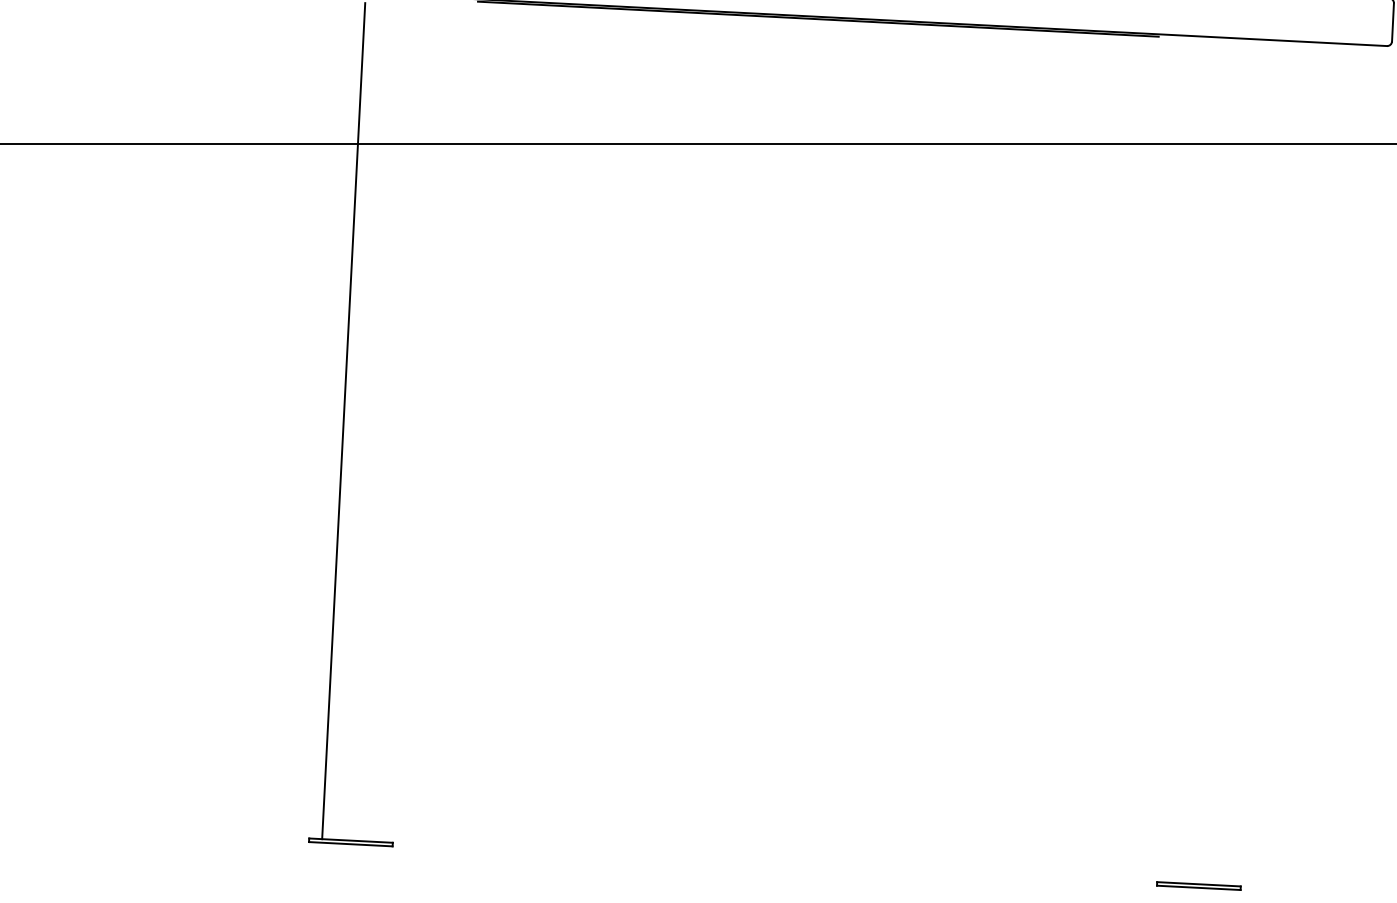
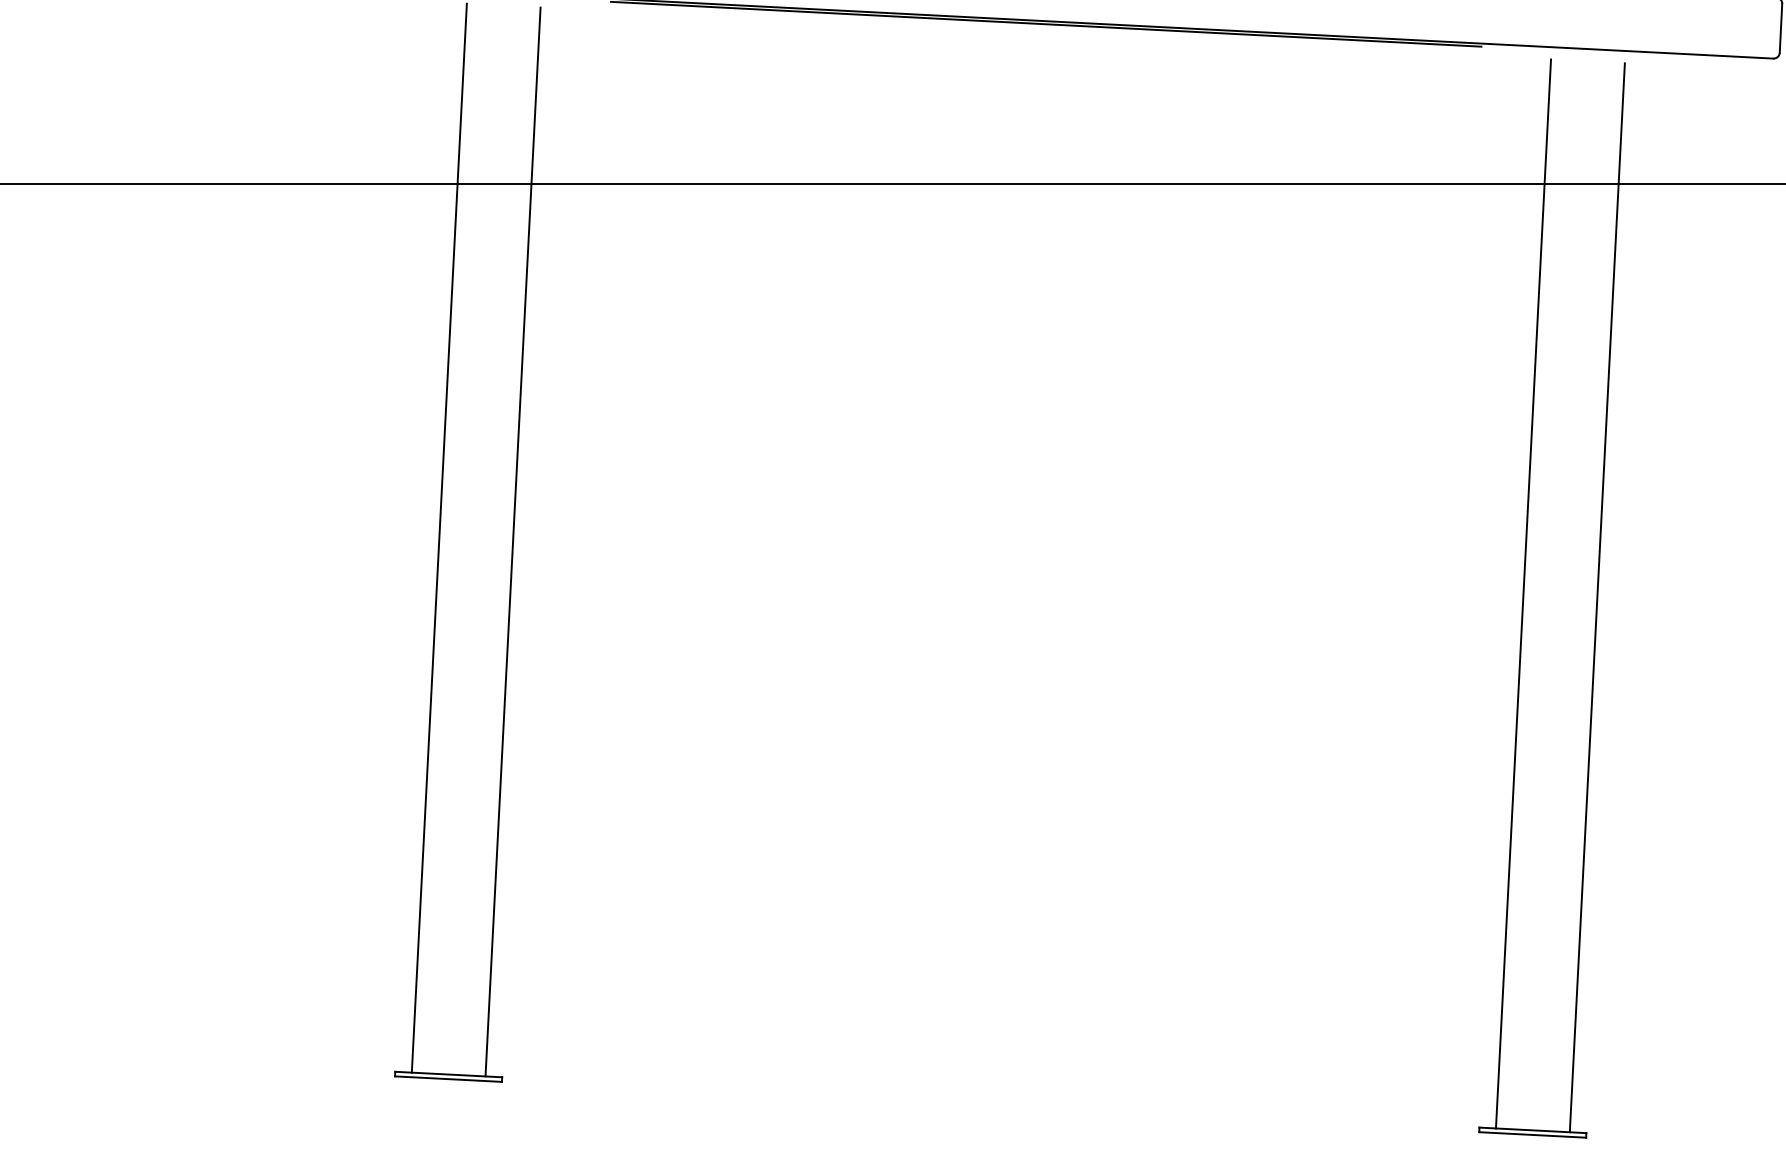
line: (400, 423) -> (512, 541), added
line: (1191, 464) -> (1523, 593), added
line: (1248, 467) -> (1596, 597), added

